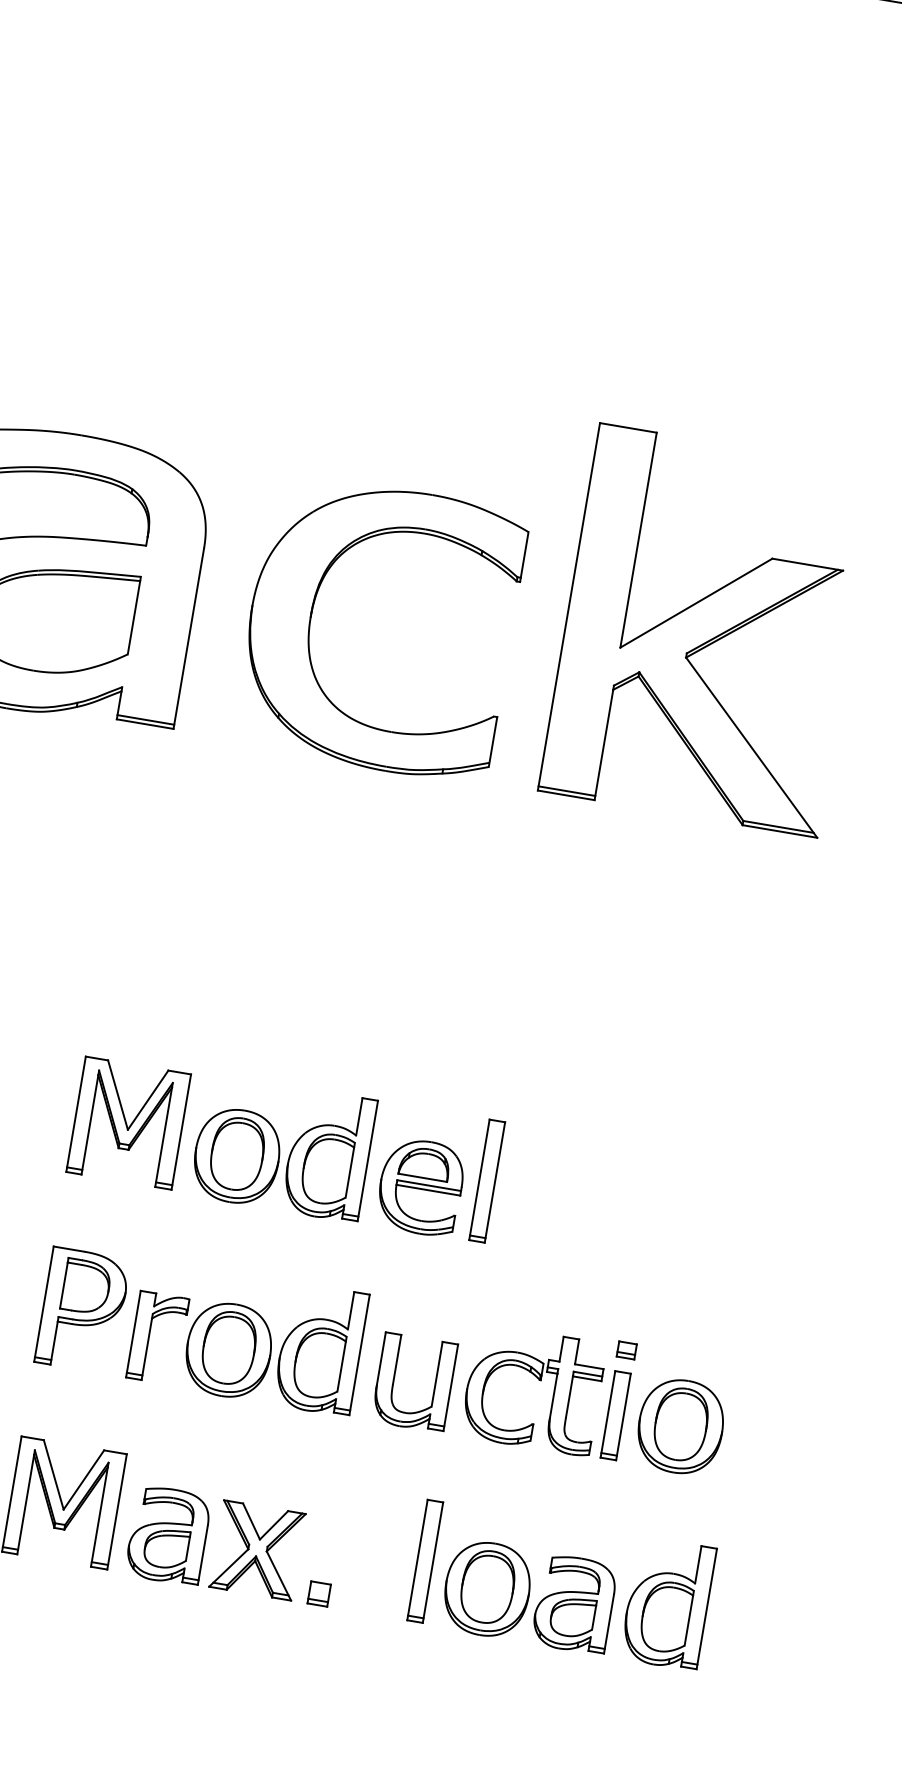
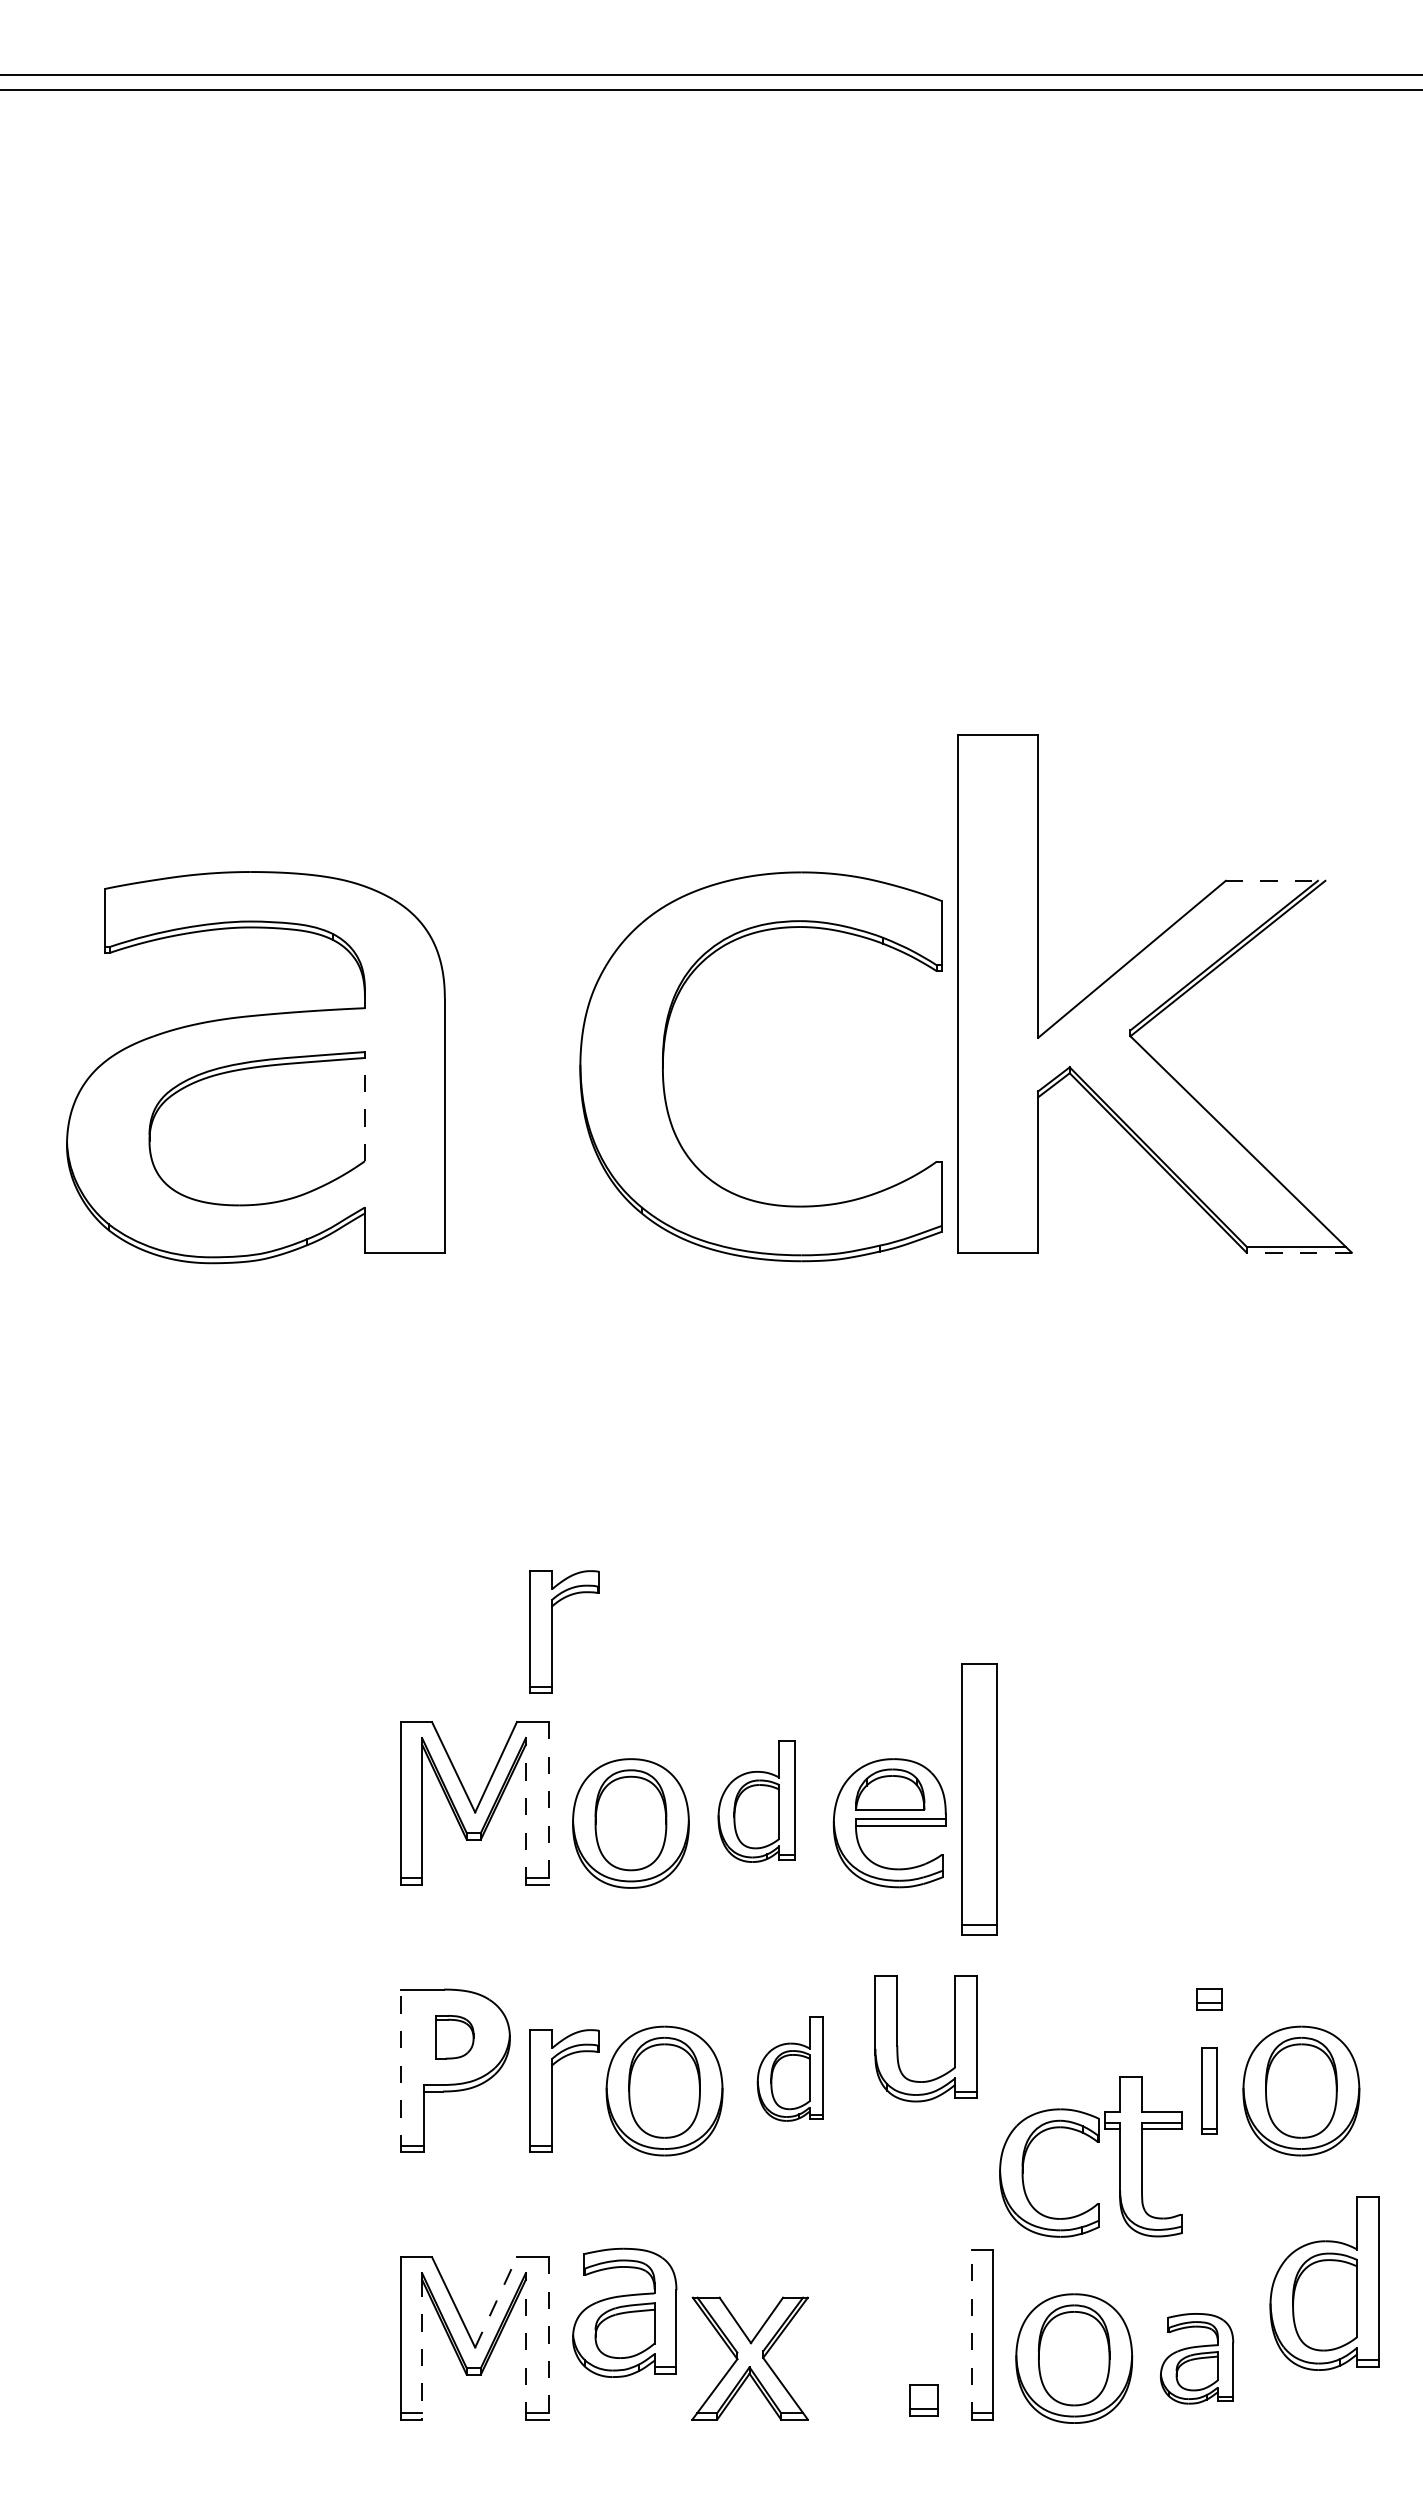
line: (807, 564) -> (1275, 880), solid -> dashed
part: (313, 608) -> (664, 1055), moved
line: (133, 617) -> (364, 1109), solid -> dashed
line: (145, 719) -> (404, 1246), removed
line: (567, 790) -> (998, 1246), removed
line: (780, 831) -> (1299, 1252), solid -> dashed
part: (204, 1010) -> (552, 1631), added
line: (180, 1132) -> (548, 1803), solid -> dashed
line: (163, 1137) -> (525, 1814), solid -> dashed
part: (328, 1155) -> (756, 1801), size x0.7
part: (486, 1180) -> (978, 1799), size x1.6
part: (86, 1286) -> (454, 2036), size x0.6
line: (43, 1303) -> (400, 2070), solid -> dashed
part: (320, 1349) -> (790, 2068), size x0.6
part: (393, 1379) -> (897, 2038), moved
part: (539, 1380) -> (1096, 2142), moved
part: (615, 1415) -> (1209, 2090), size x0.7
line: (84, 1480) -> (496, 2302), solid -> dashed
line: (26, 1504) -> (422, 2349), solid -> dashed
line: (116, 1511) -> (548, 2338), solid -> dashed
line: (99, 1516) -> (525, 2349), solid -> dashed
part: (168, 1535) -> (624, 2312), moved
line: (417, 1559) -> (971, 2334), solid -> dashed
part: (318, 1594) -> (923, 2400), moved
part: (574, 1603) -> (1196, 2358), size x0.7
part: (667, 1603) -> (1324, 2283), moved

